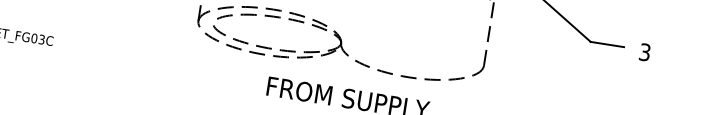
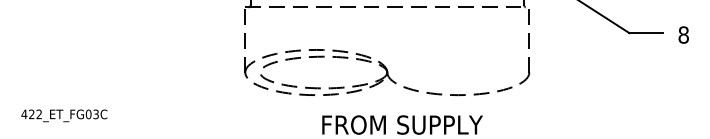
text: (644, 51) -> (683, 34), 3 -> 8

